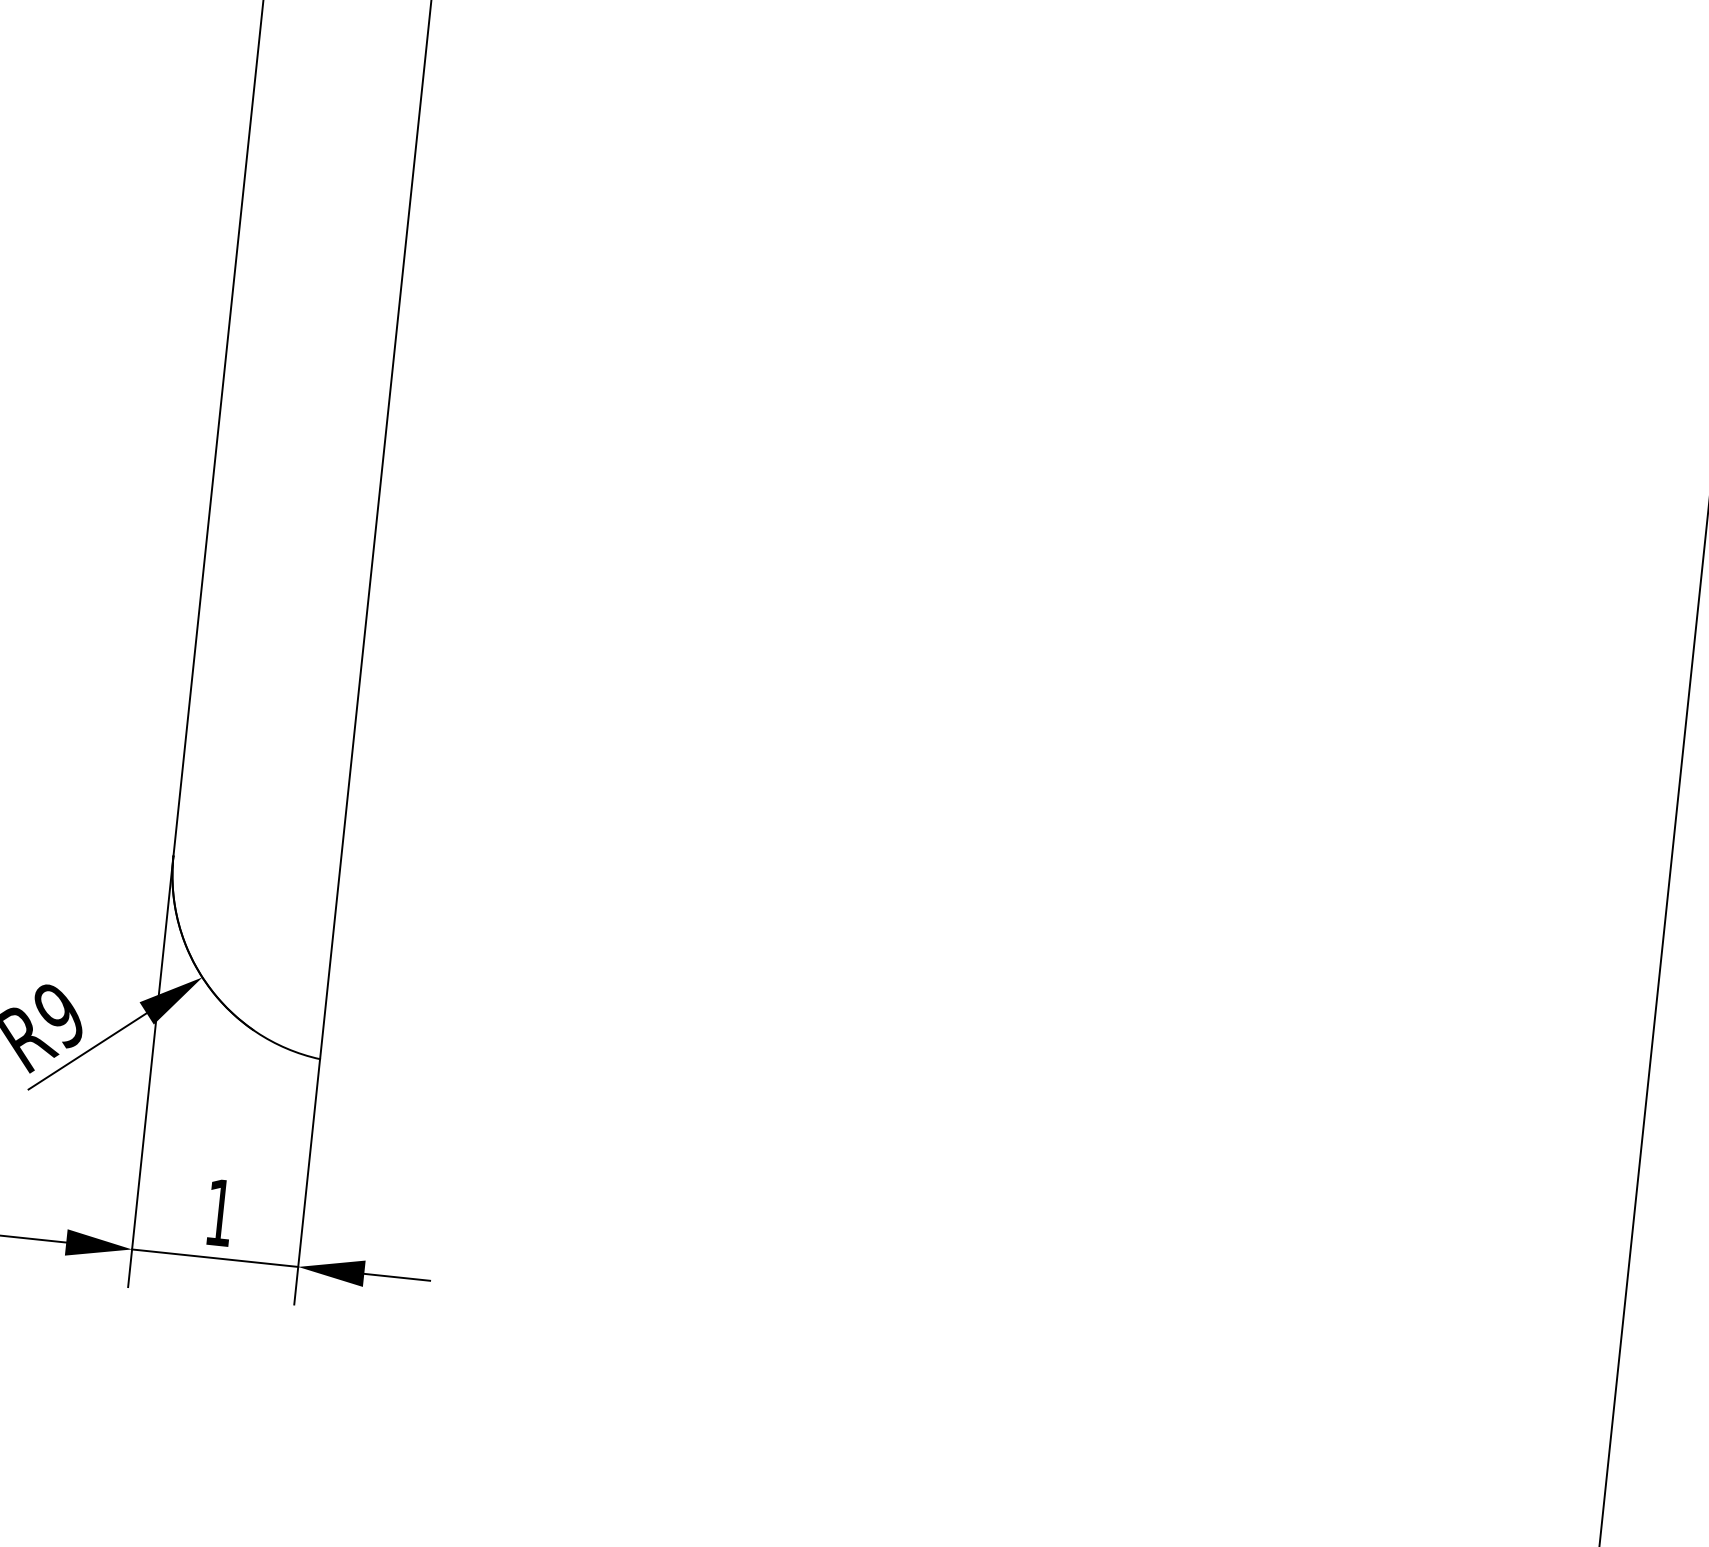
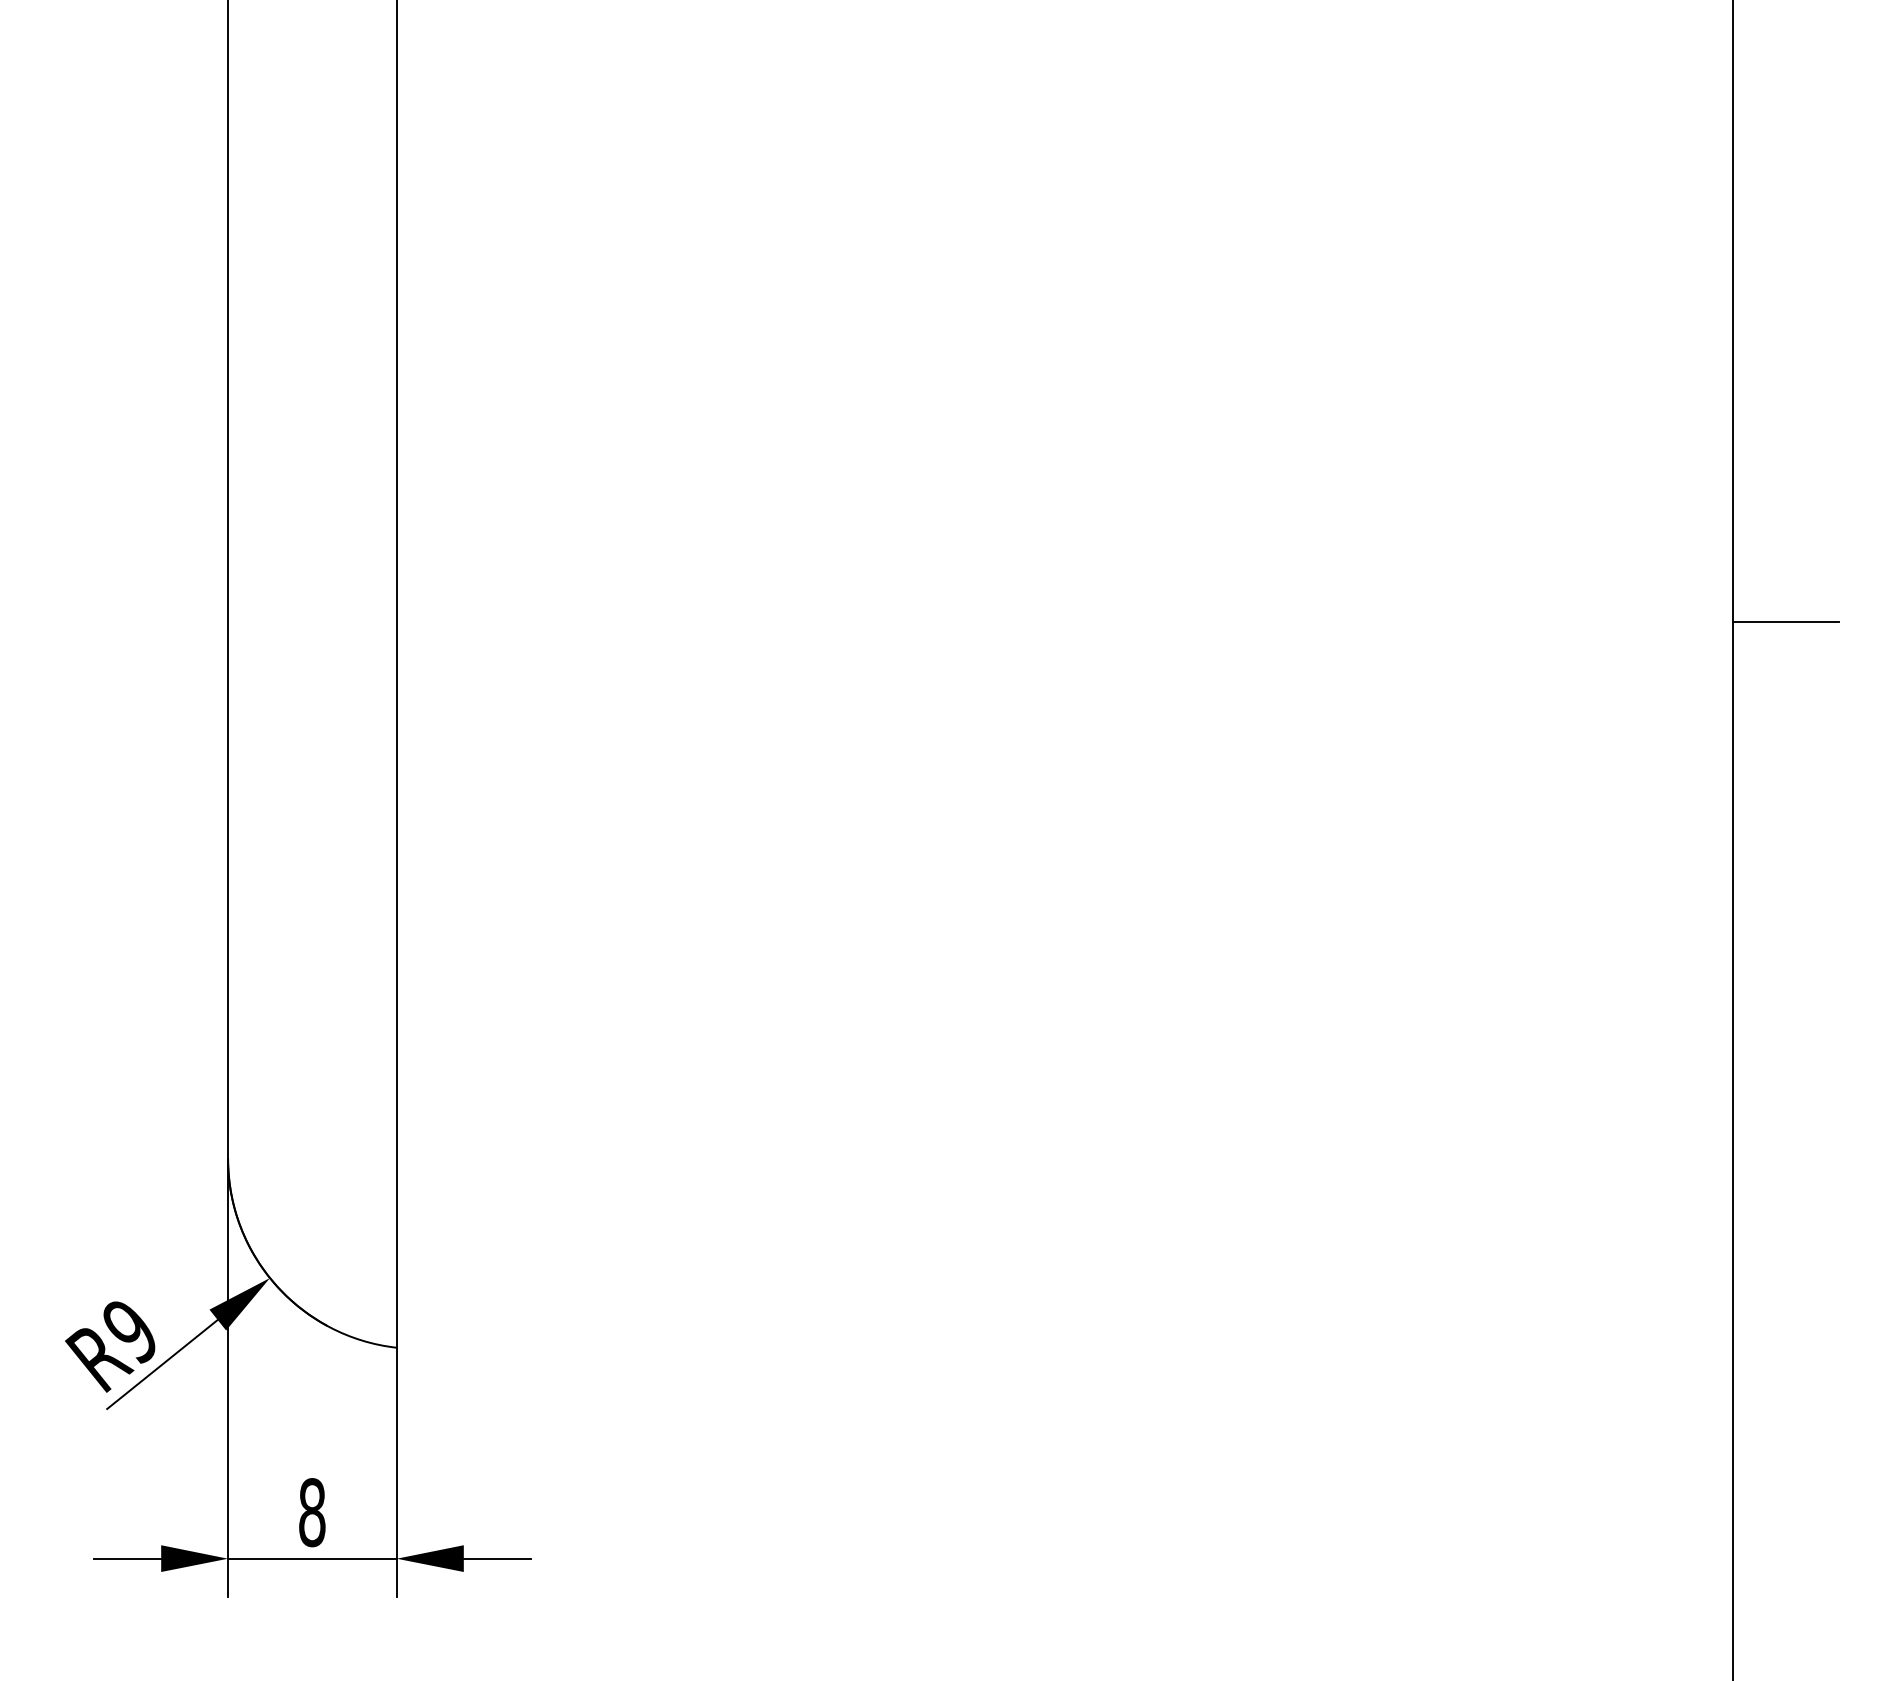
text: (220, 1212) -> (312, 1512), 1 -> 8

